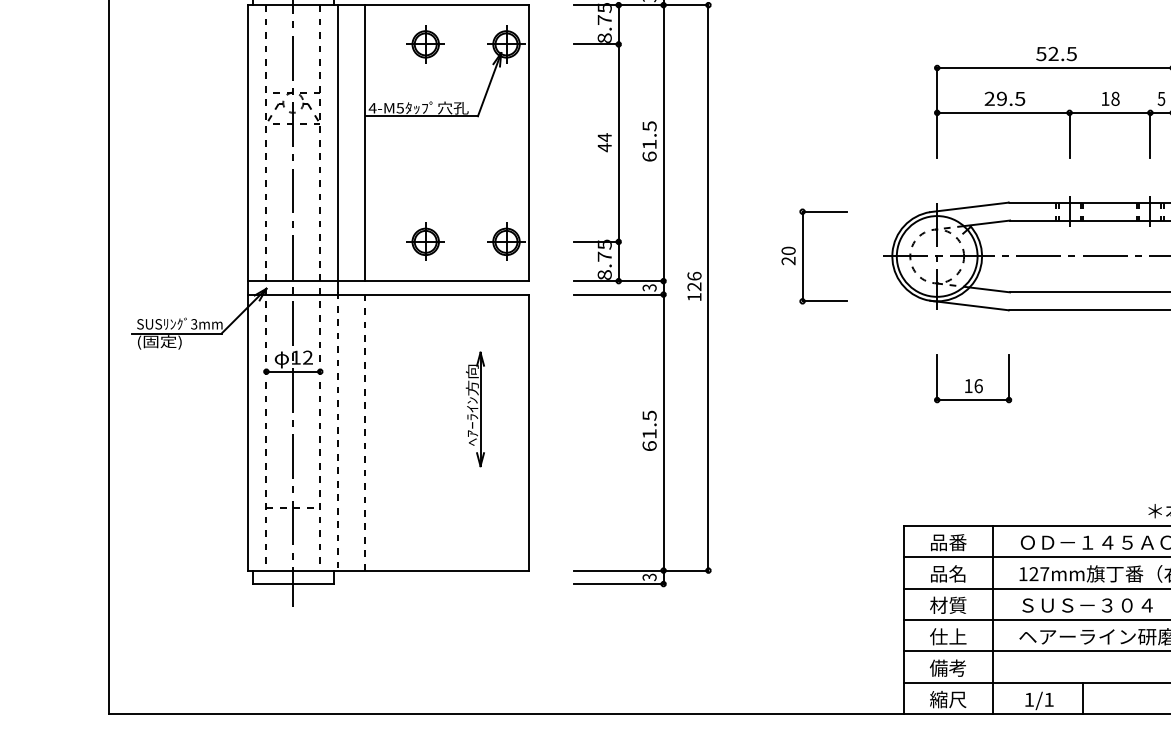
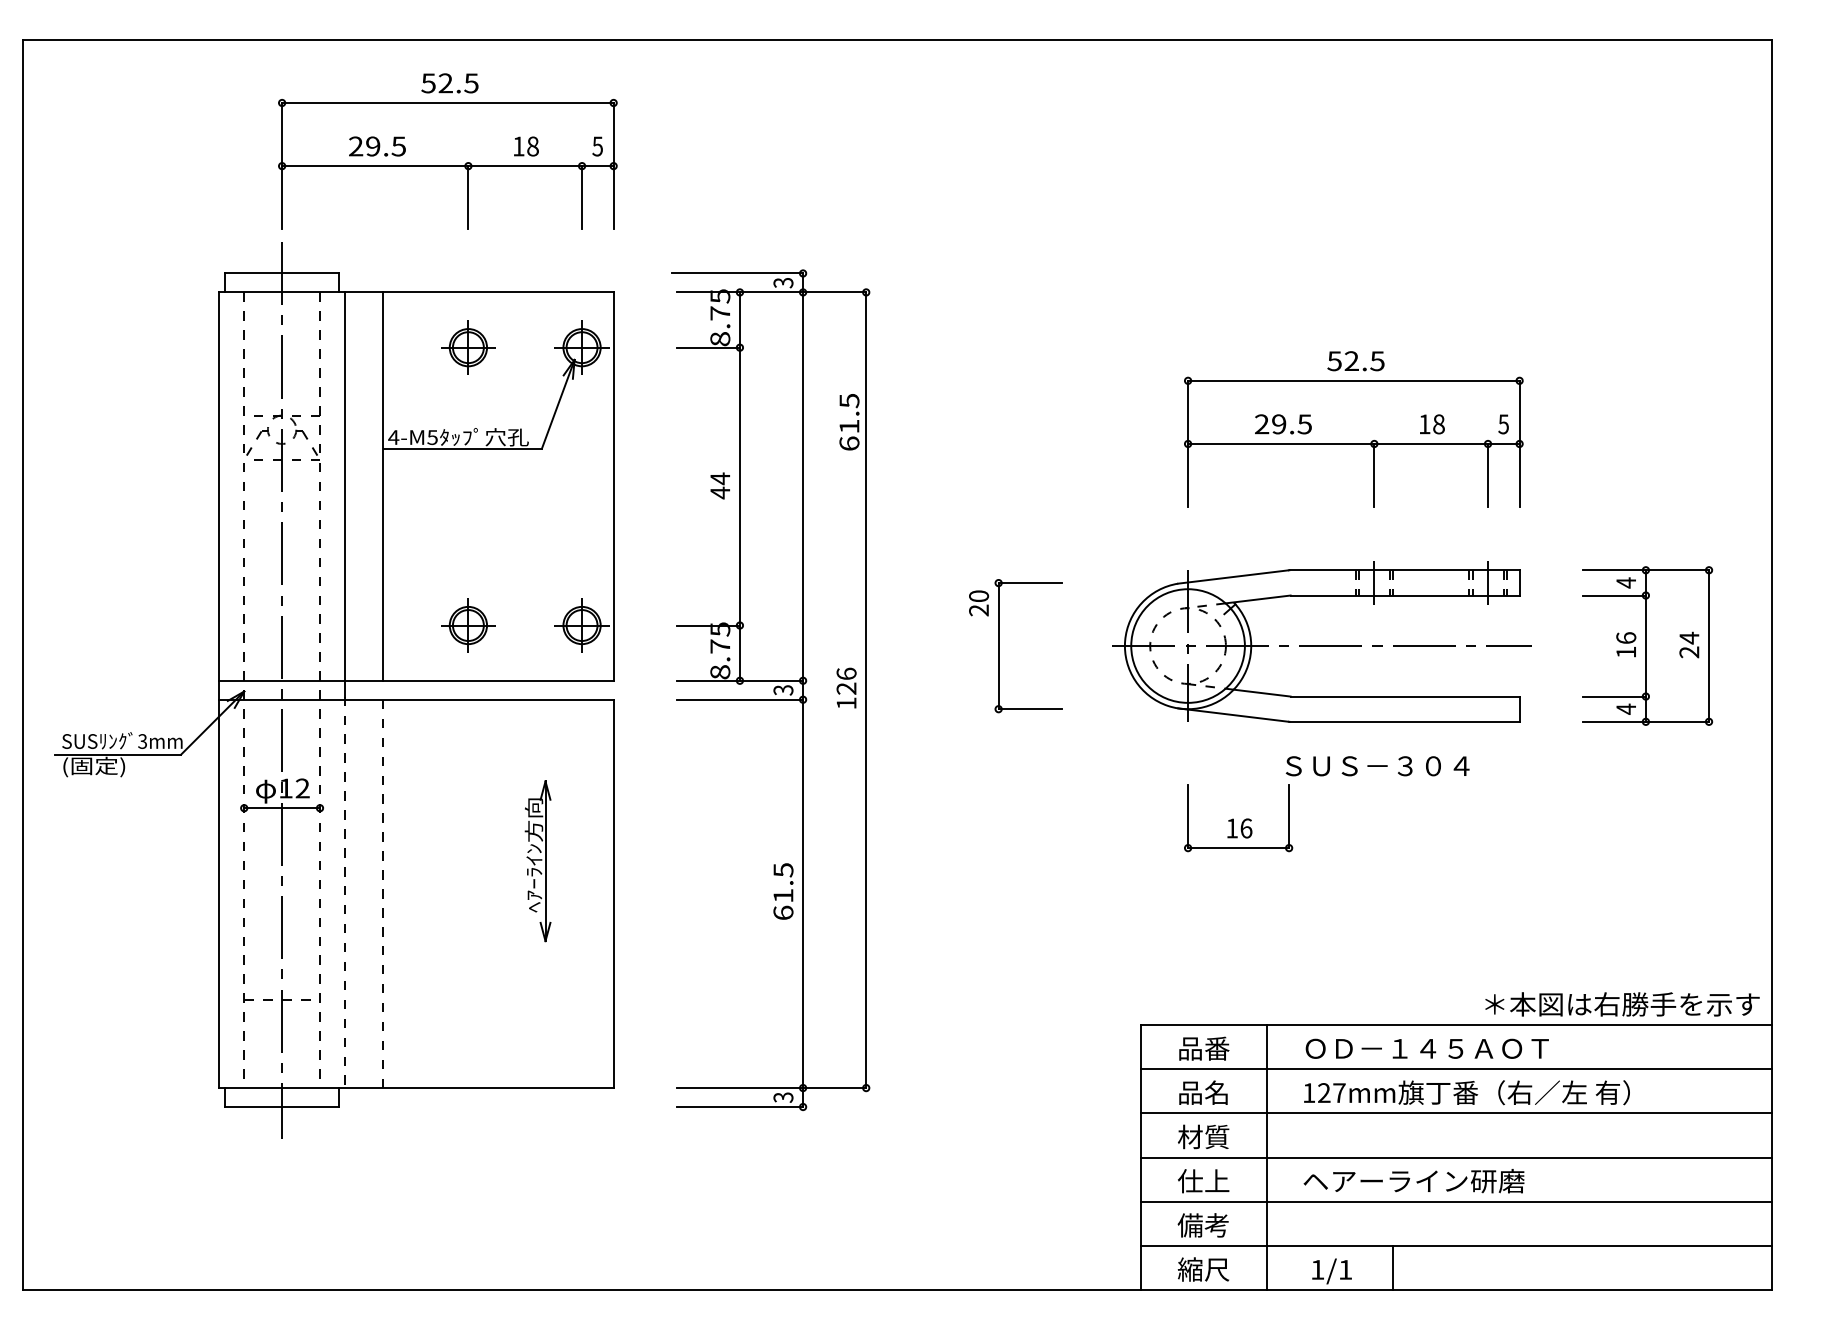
text: (649, 141) -> (849, 422), moved
text: (788, 256) -> (979, 603), moved
text: (1087, 605) -> (1377, 766), moved

